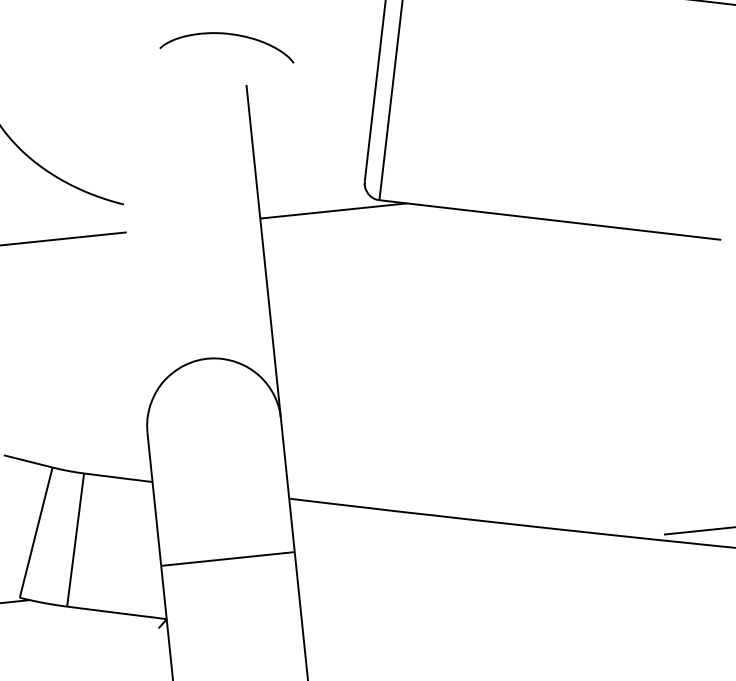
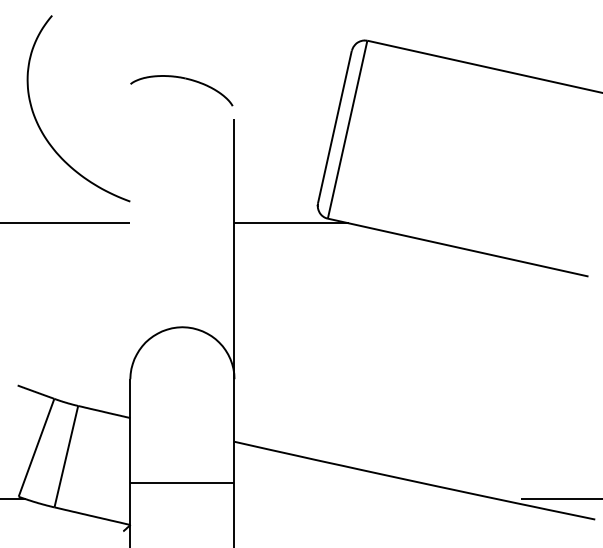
part: (228, 35) -> (184, 79), moved

